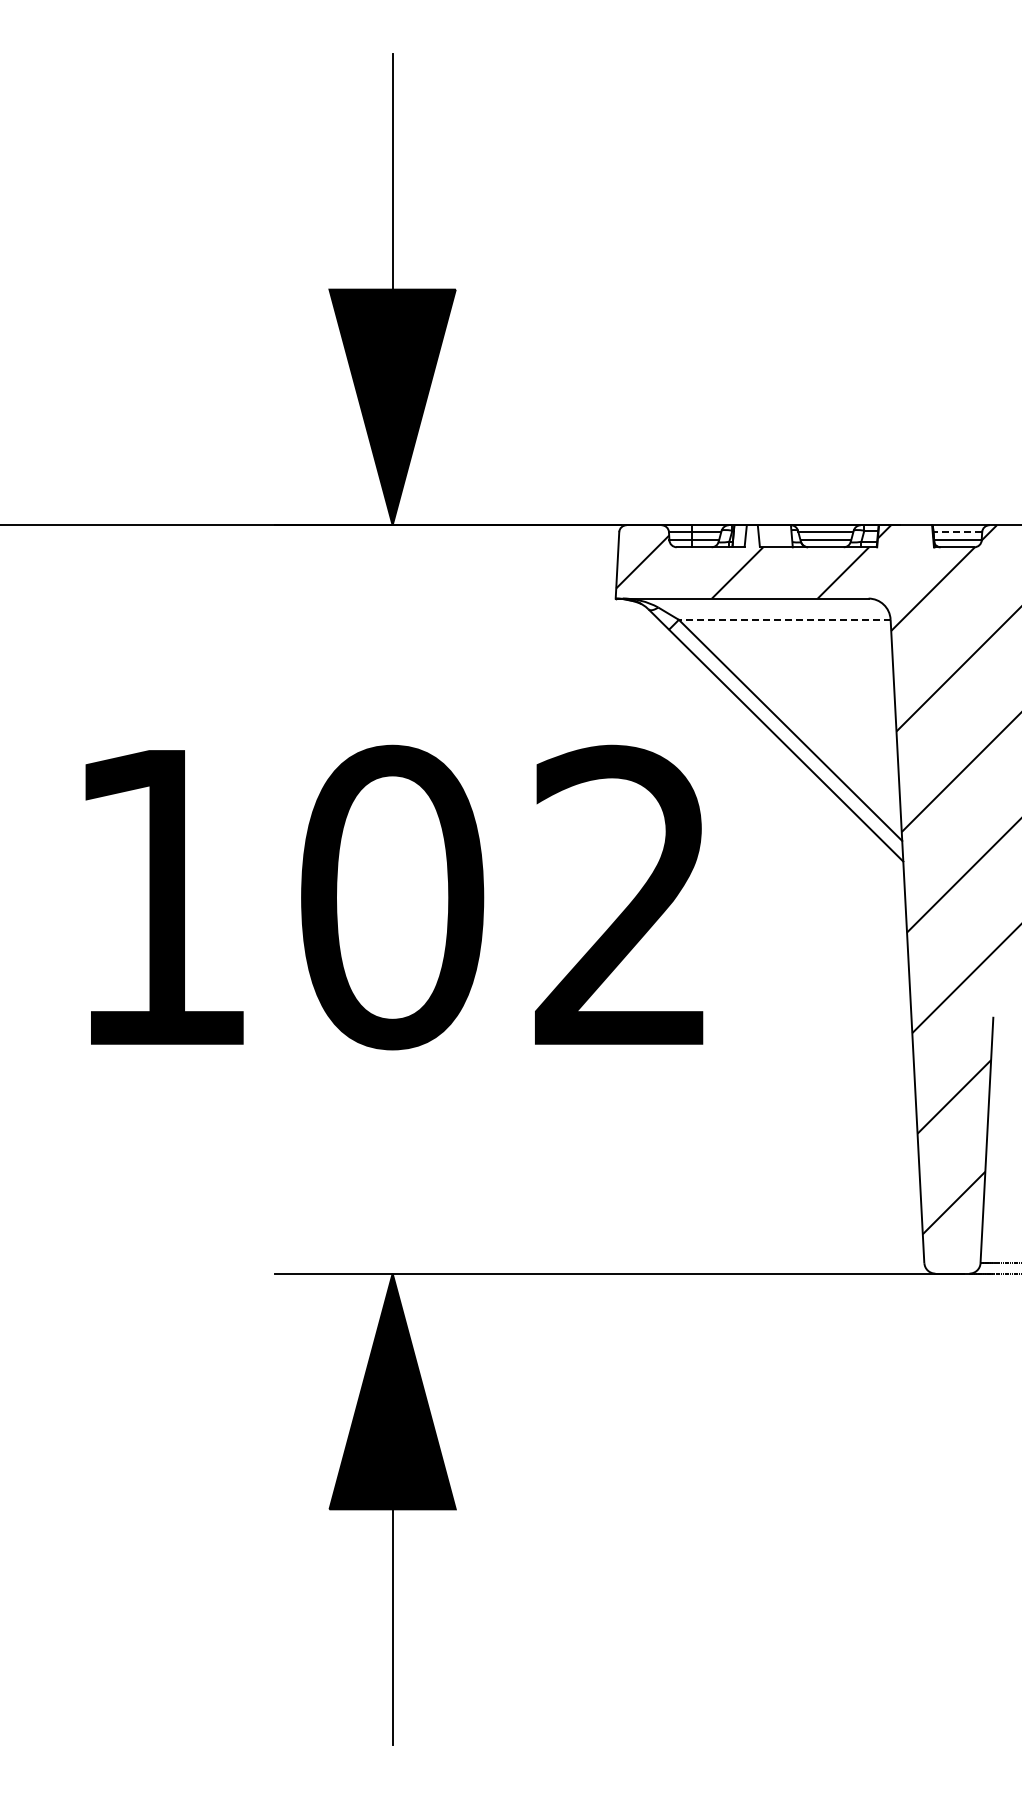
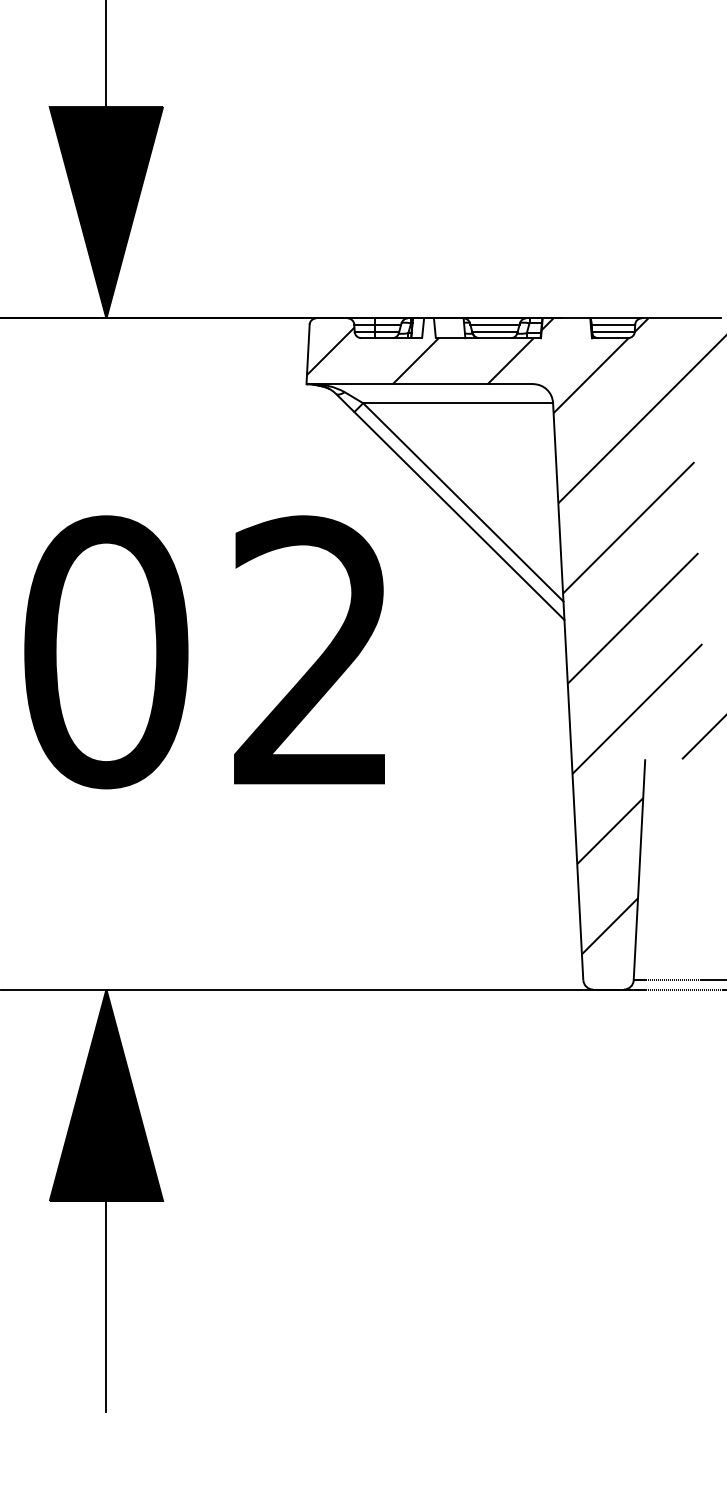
line: (957, 532) -> (613, 324), dashed -> solid
line: (784, 619) -> (457, 402), dashed -> solid

